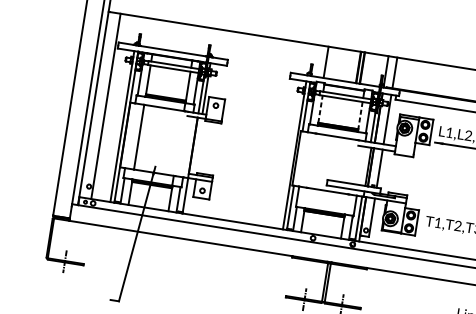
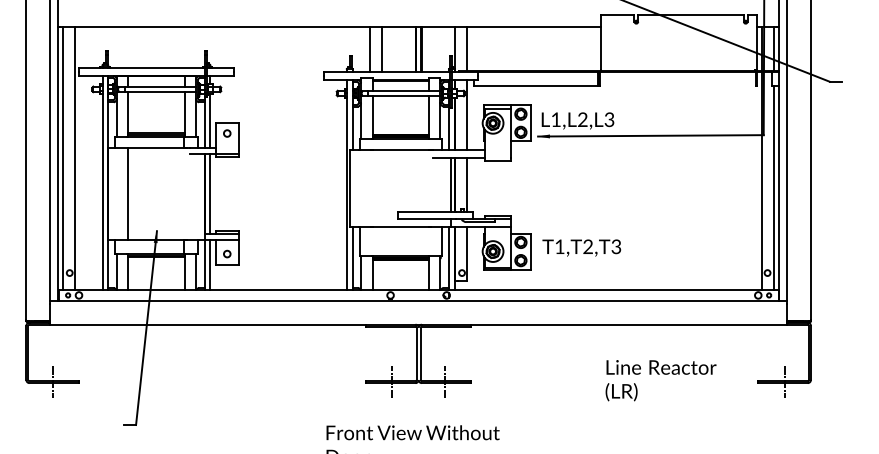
line: (334, 63) -> (382, 49), added
line: (97, 105) -> (63, 158), added
line: (320, 109) -> (372, 115), dashed -> solid
line: (360, 116) -> (429, 116), dashed -> solid
line: (197, 146) -> (210, 193), added
line: (189, 196) -> (210, 264), added

